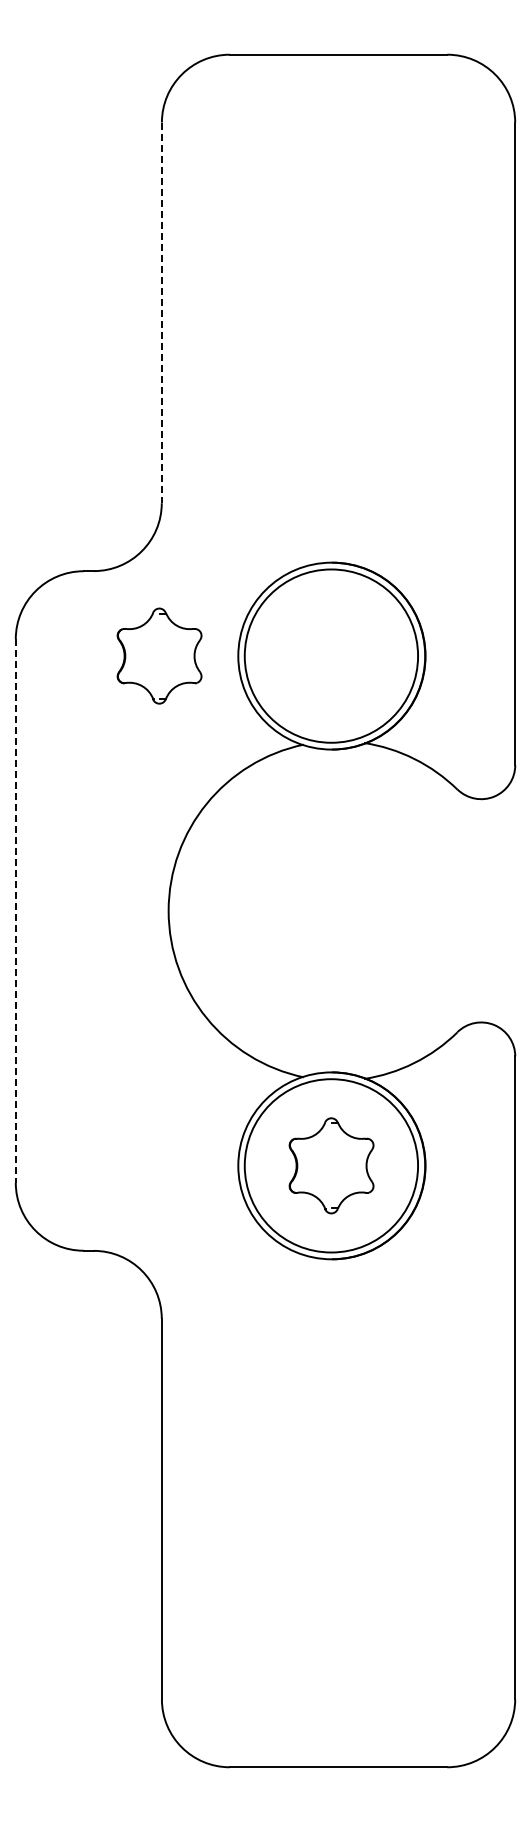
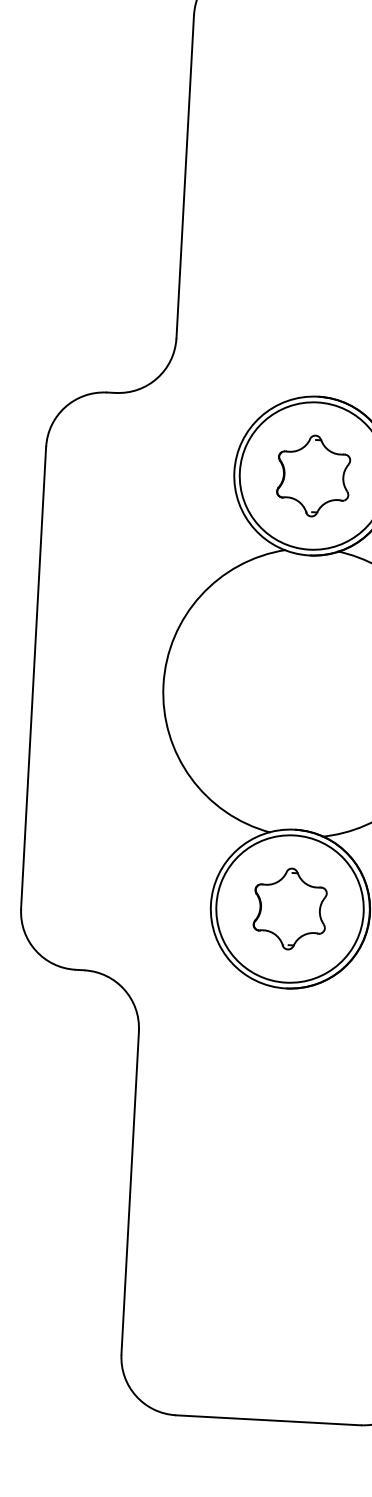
line: (161, 313) -> (184, 177), dashed -> solid
part: (159, 655) -> (313, 475), moved
line: (15, 911) -> (33, 678), dashed -> solid

